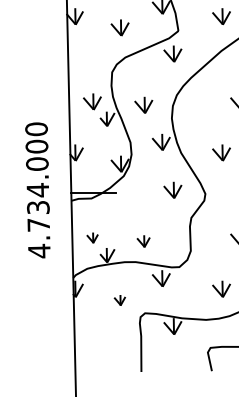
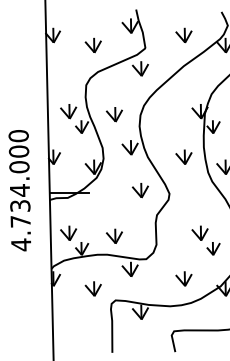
part: (92, 237) -> (68, 232), size x1.67
part: (142, 240) -> (113, 235), size x1.43
part: (119, 299) -> (92, 288), size x1.67

